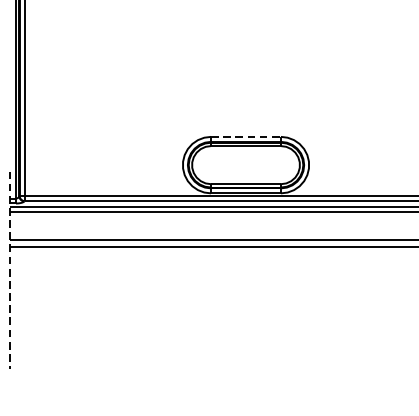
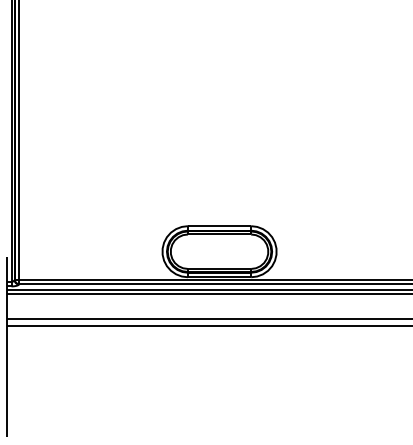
line: (245, 137) -> (219, 226), dashed -> solid
line: (10, 271) -> (6, 347), dashed -> solid

